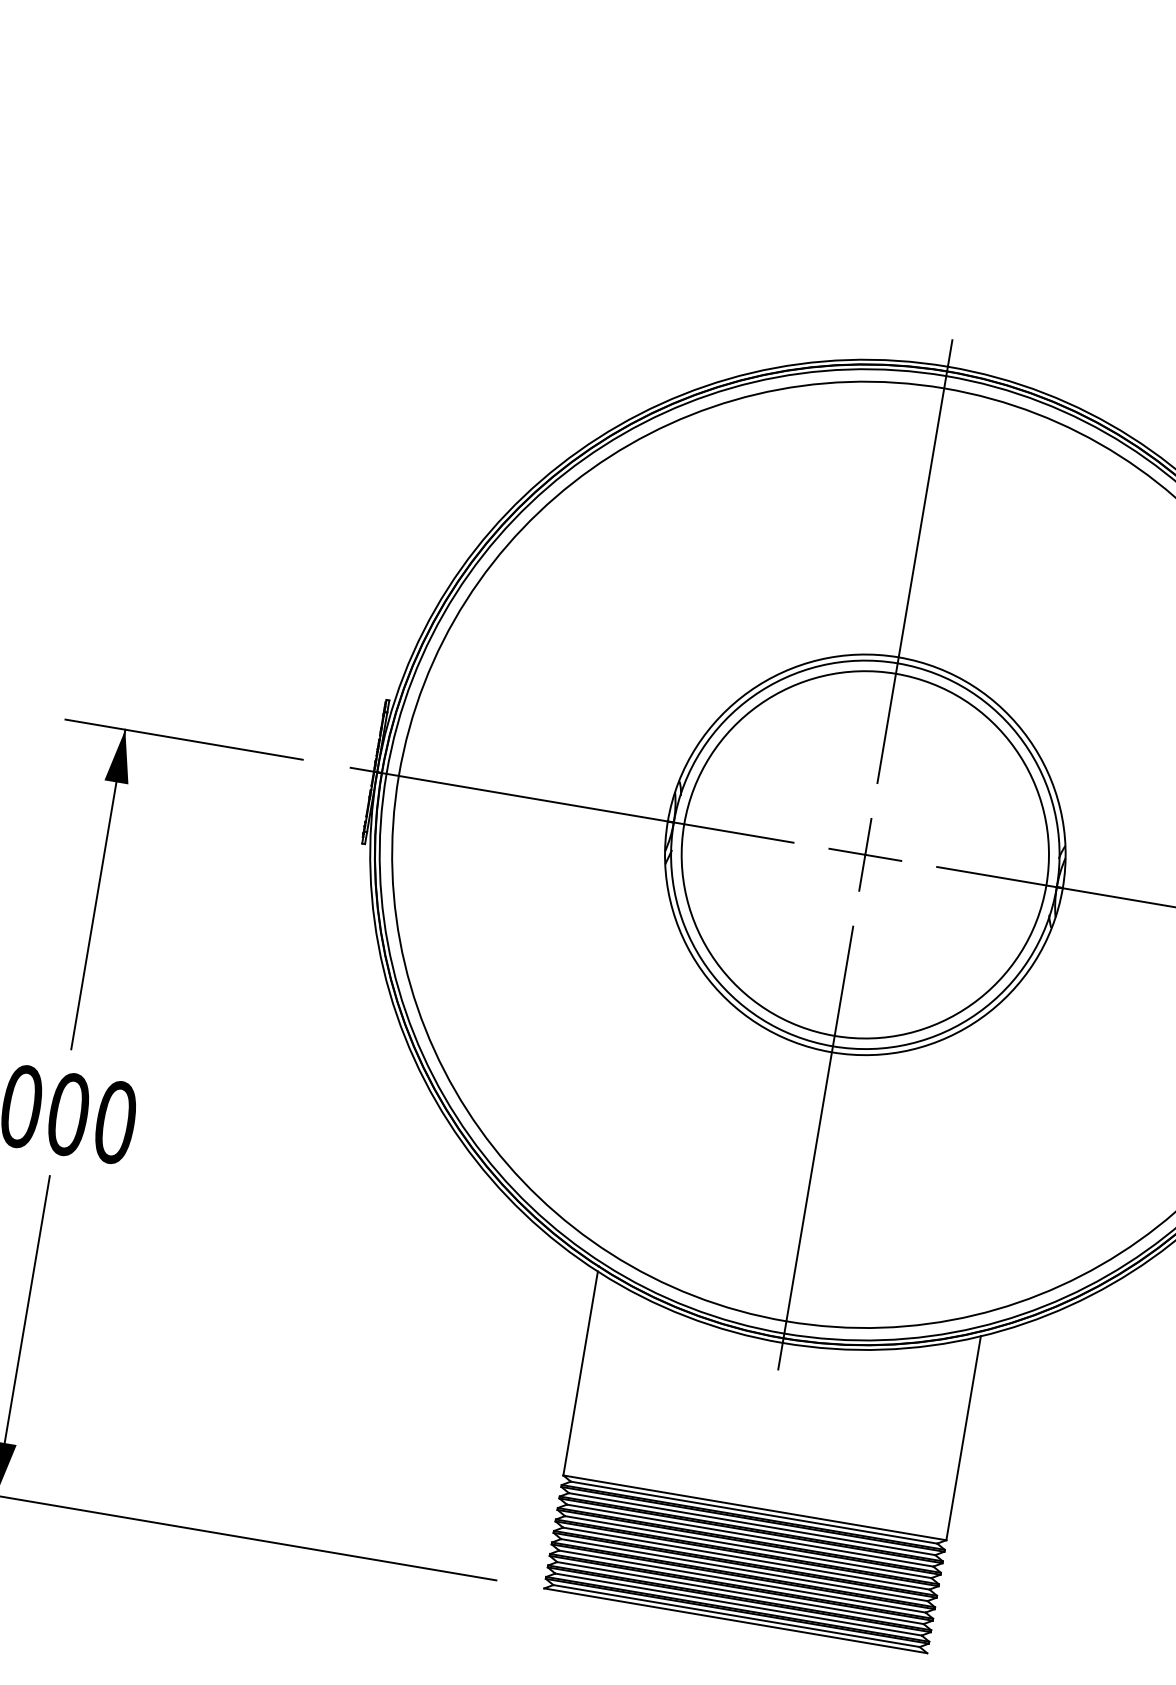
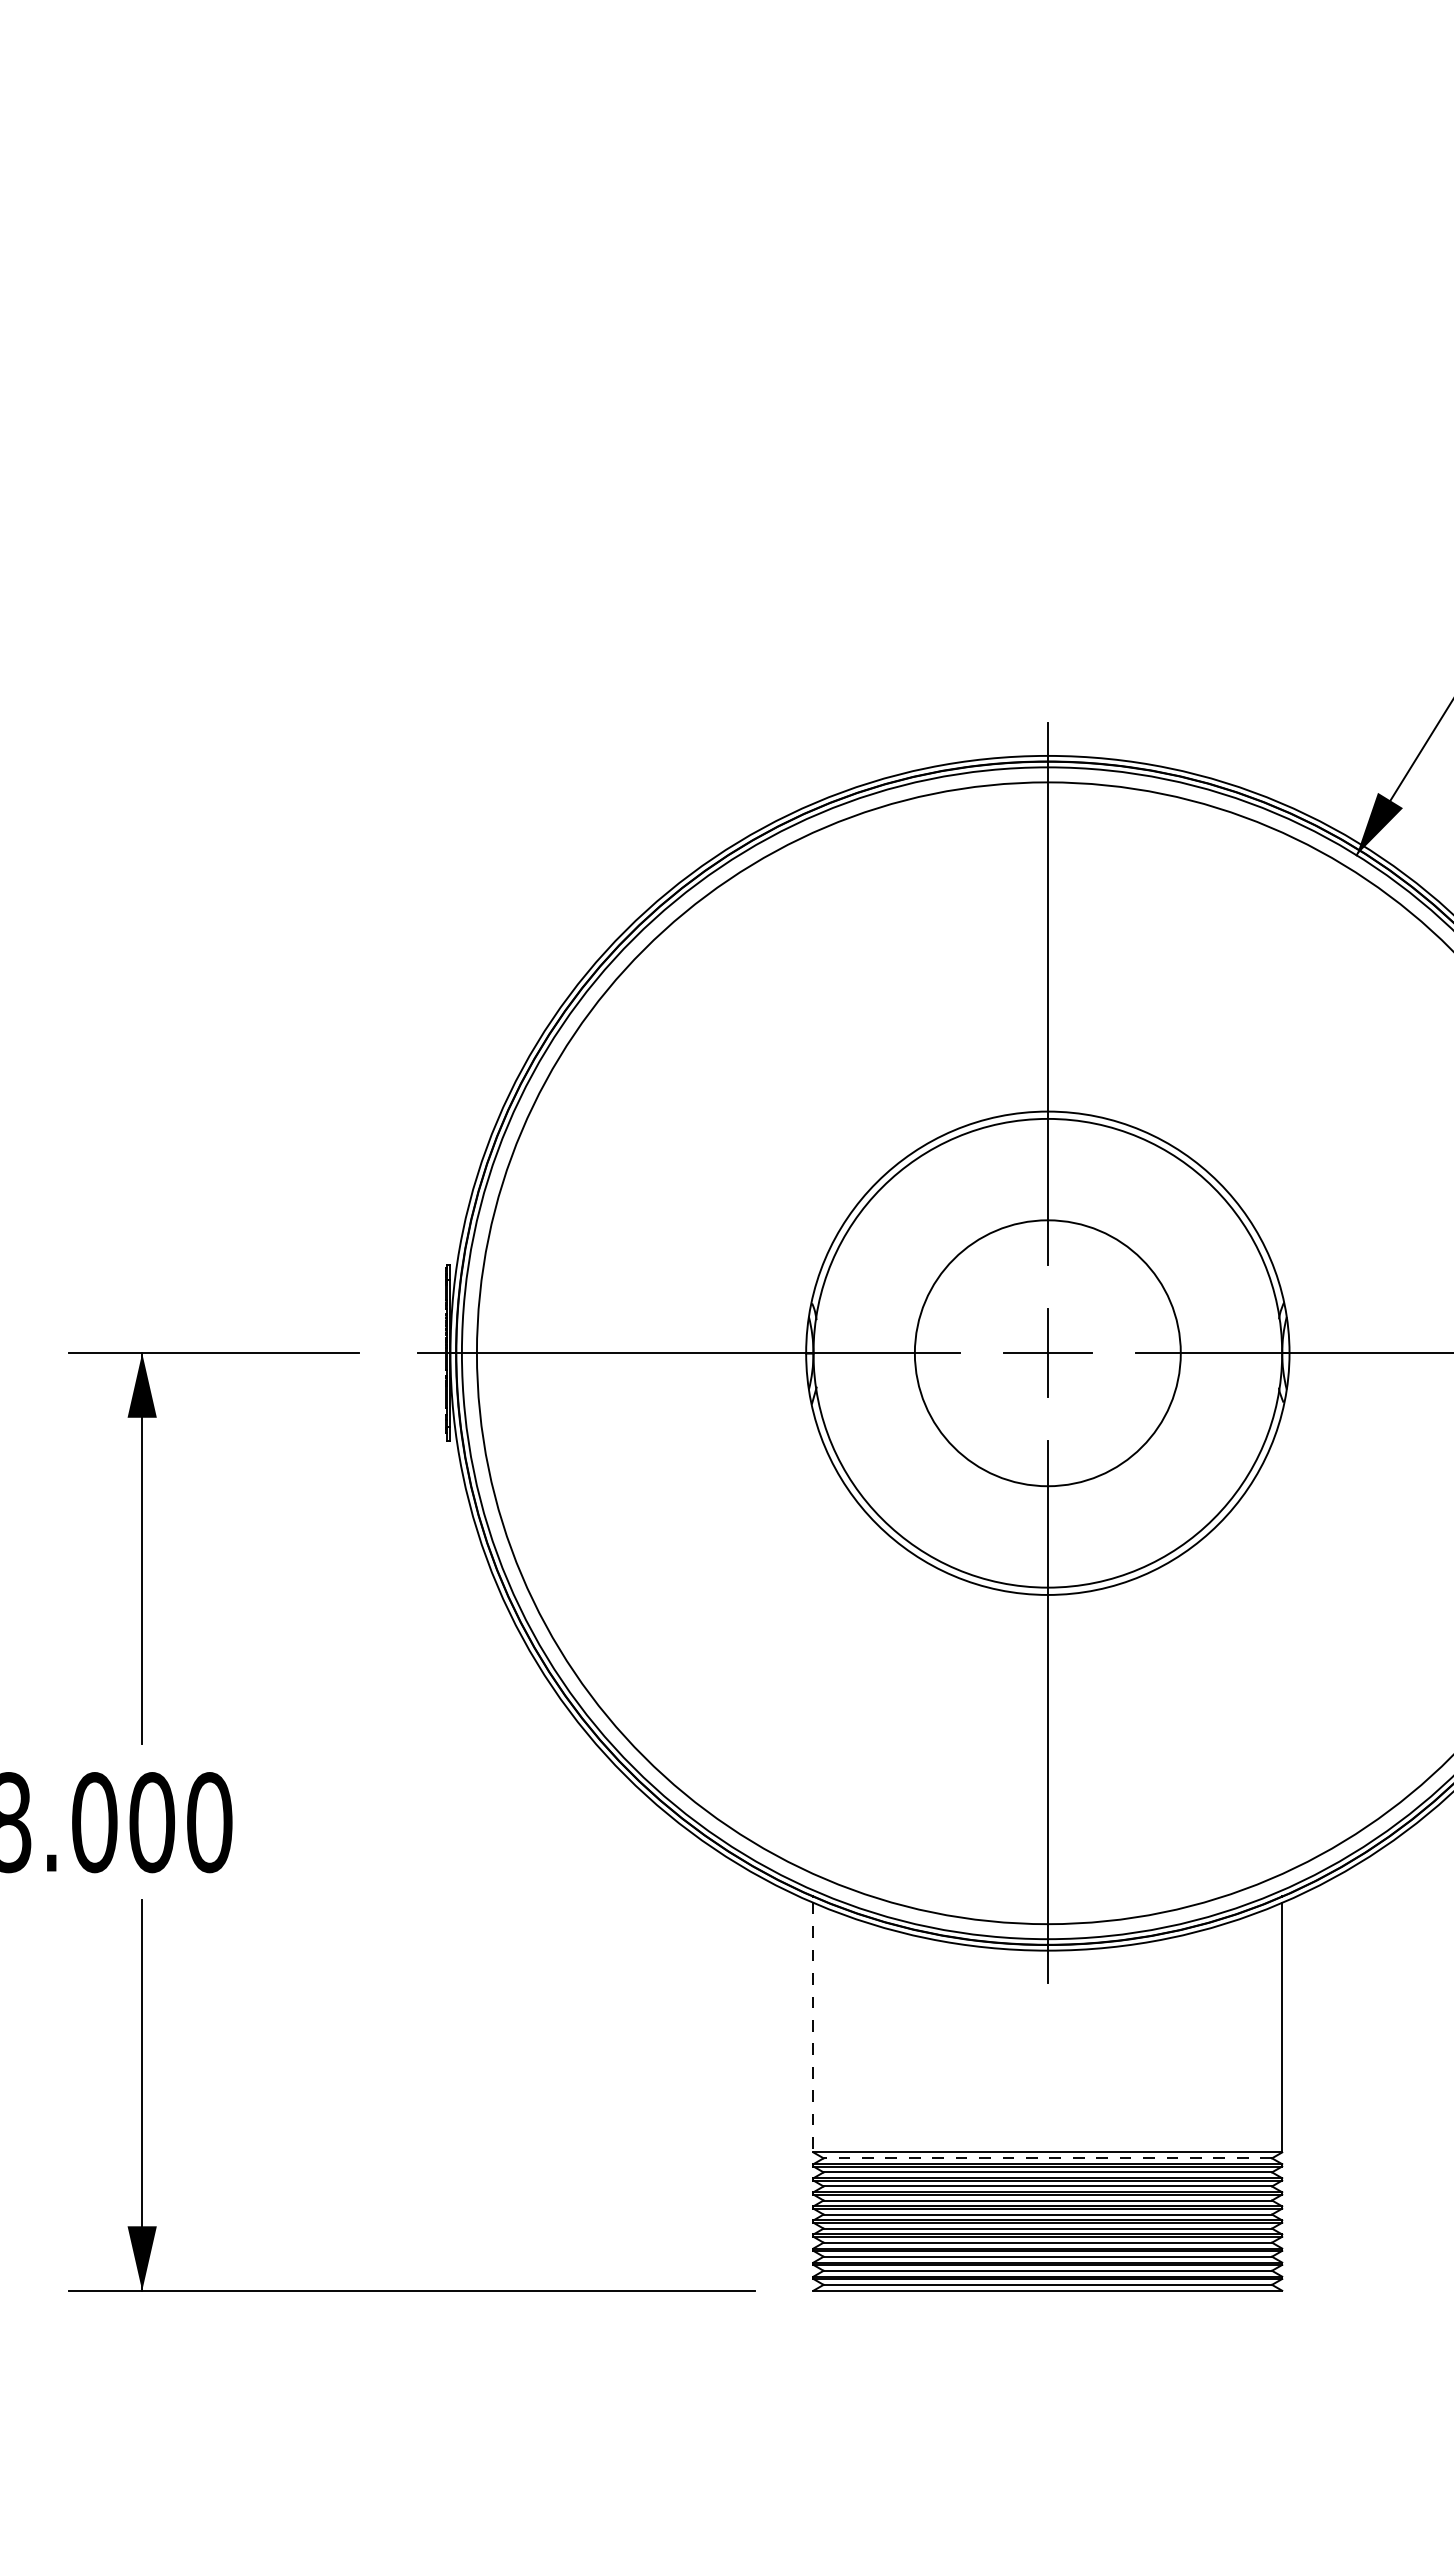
circle: (865, 854) -> (1047, 1352), size x0.6
line: (580, 1373) -> (813, 2027), solid -> dashed
line: (753, 1512) -> (1047, 2158), solid -> dashed

